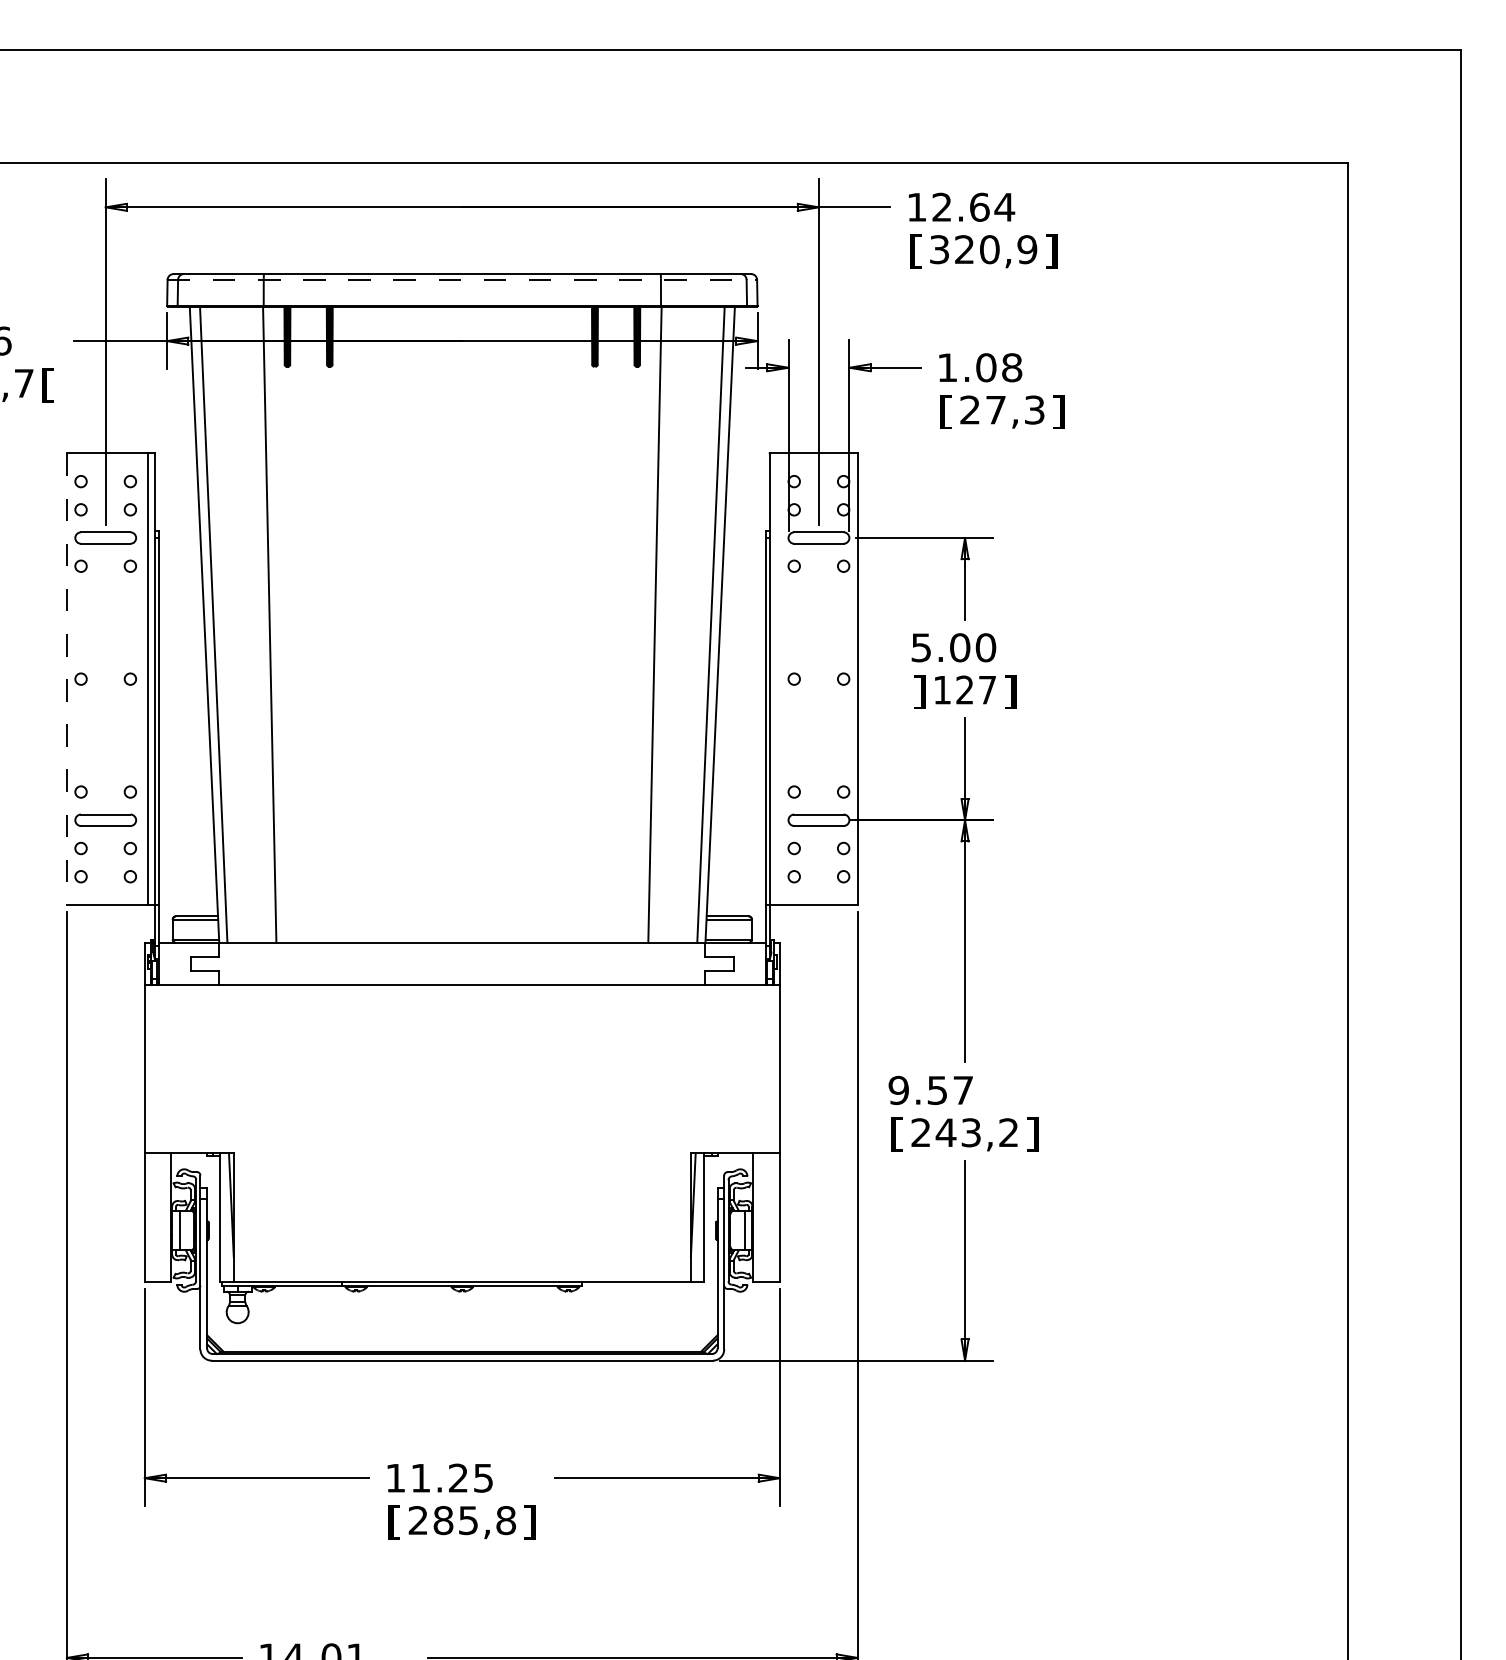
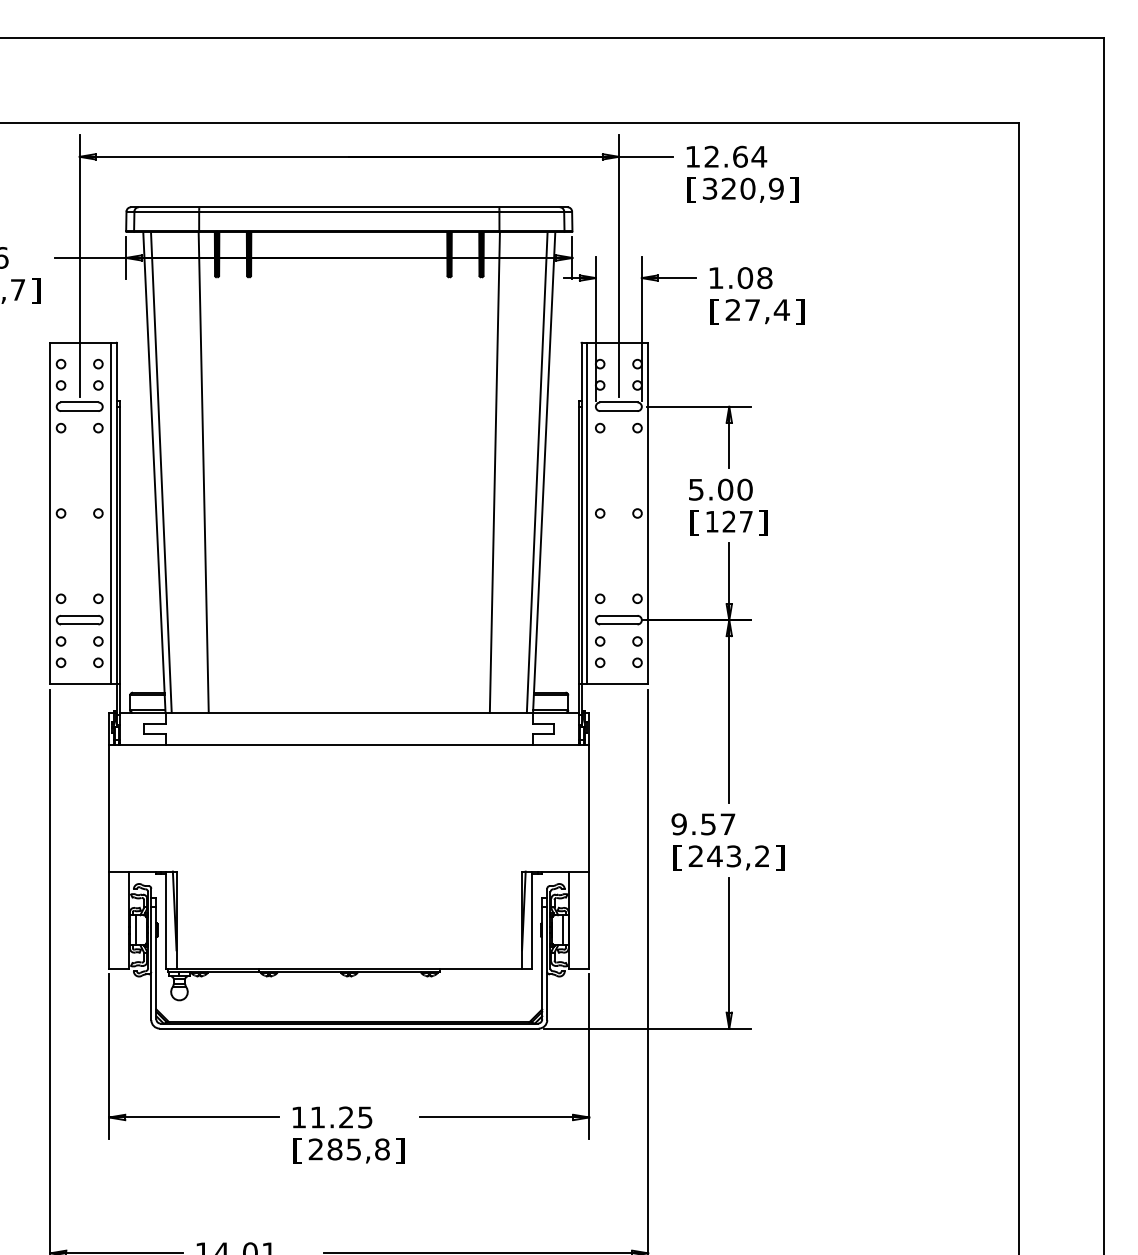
line: (462, 279) -> (349, 211), dashed -> solid
text: (47, 385) -> (35, 291), [ -> ]
text: (1034, 409) -> (781, 309), 27,3 -> 27,4
line: (777, 678) -> (587, 512), added
line: (66, 679) -> (50, 513), dashed -> solid
text: (919, 692) -> (694, 523), ] -> [

